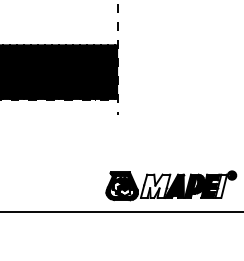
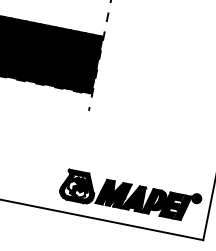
fill: (155, 185) -> (113, 193), added
fill: (221, 185) -> (183, 206), added

